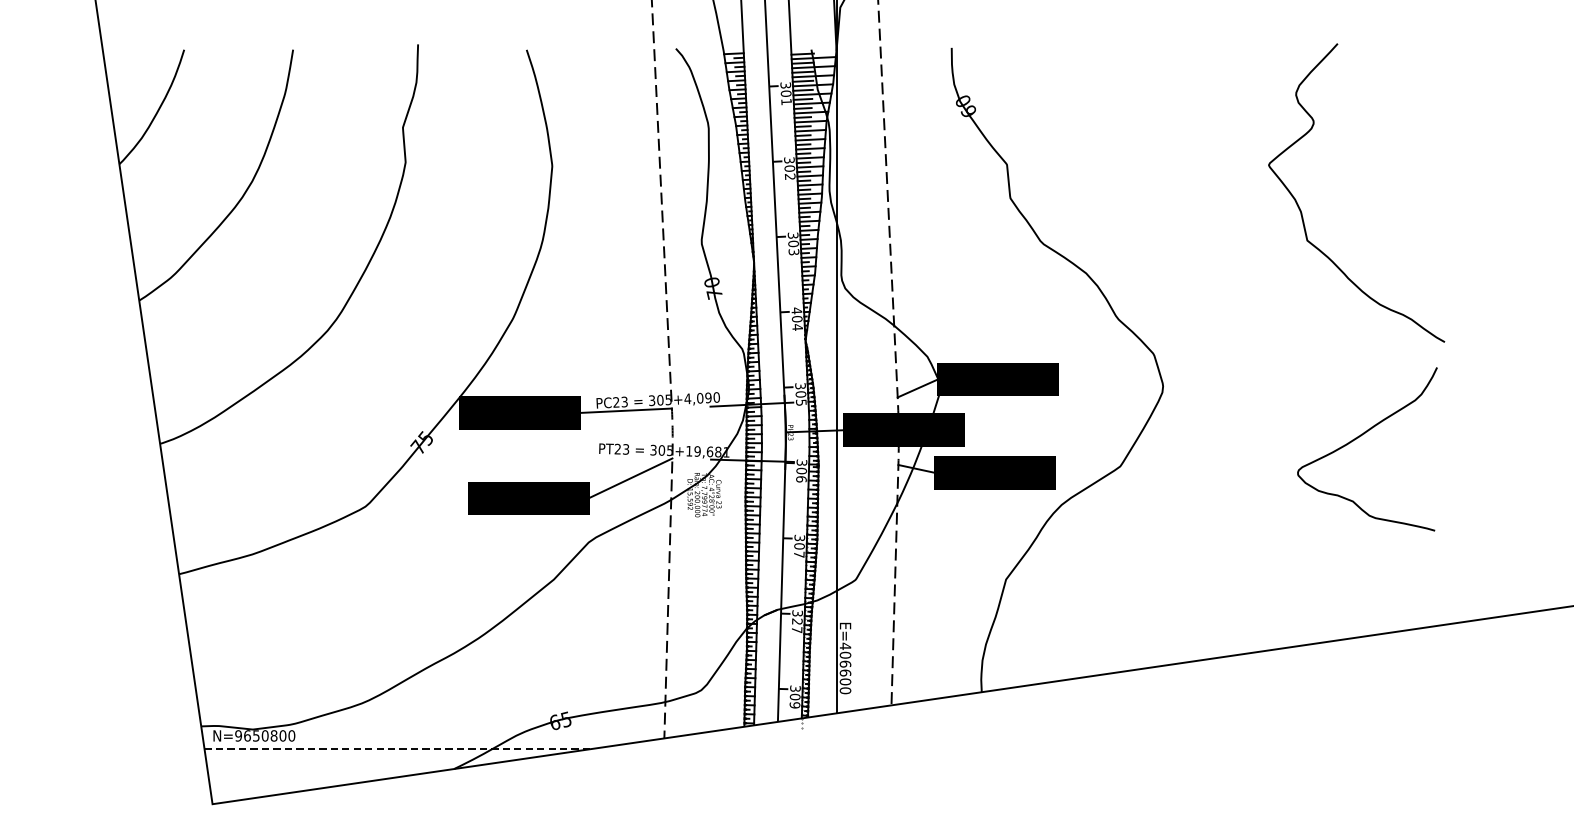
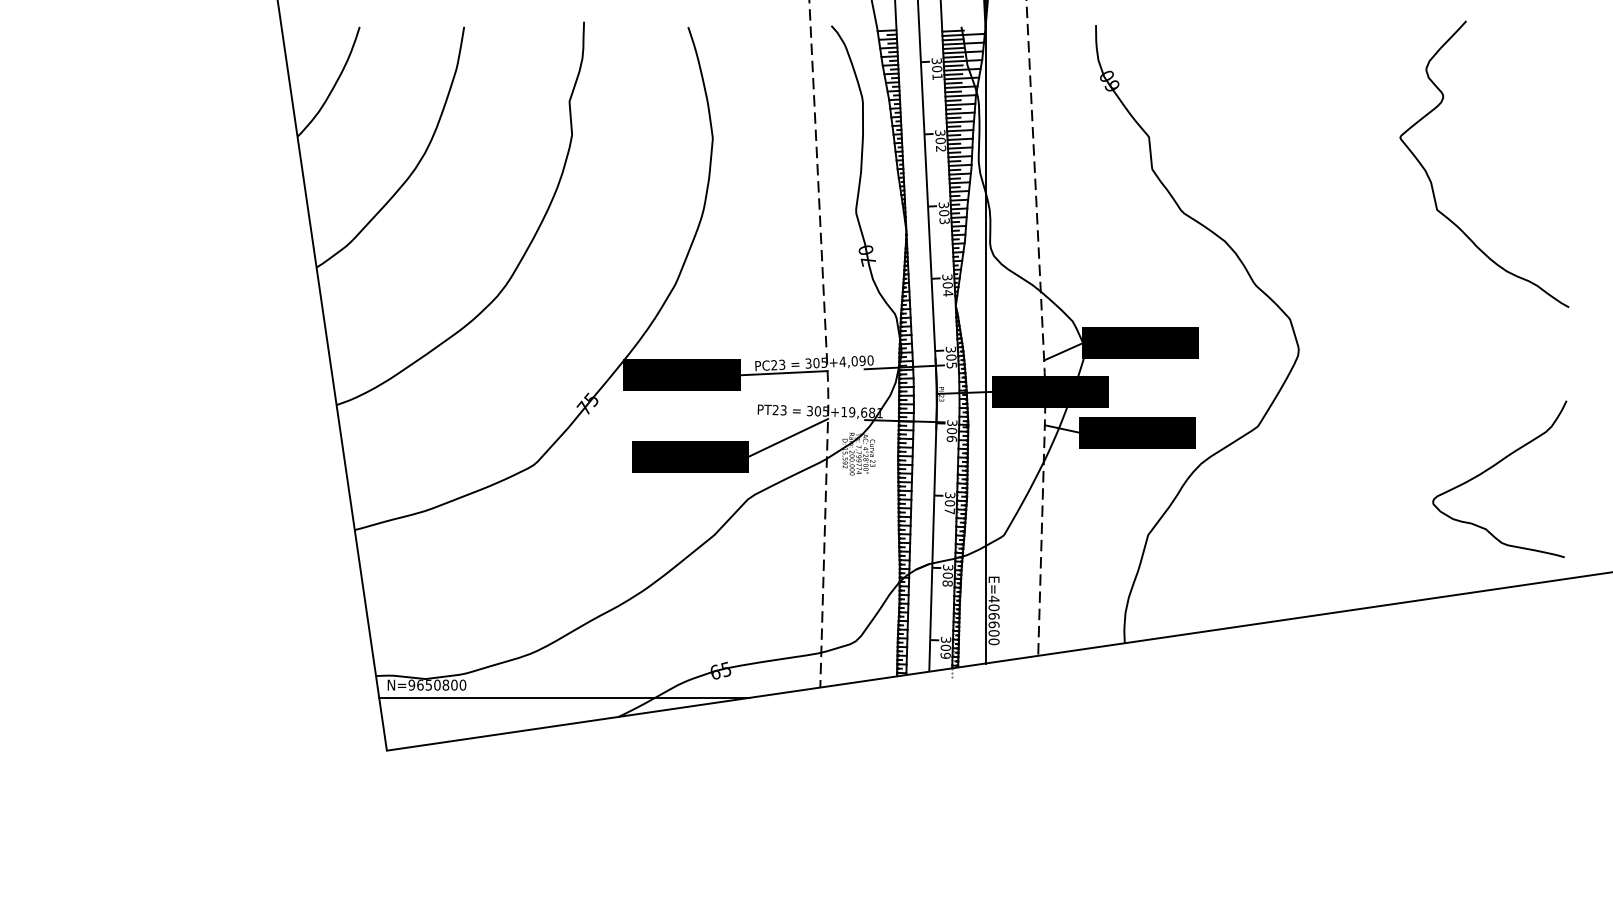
text: (796, 310) -> (947, 277), 404 -> 304
curve: (1360, 437) -> (1493, 467), moved
text: (796, 625) -> (947, 579), 327 -> 308
line: (398, 748) -> (565, 697), dashed -> solid

